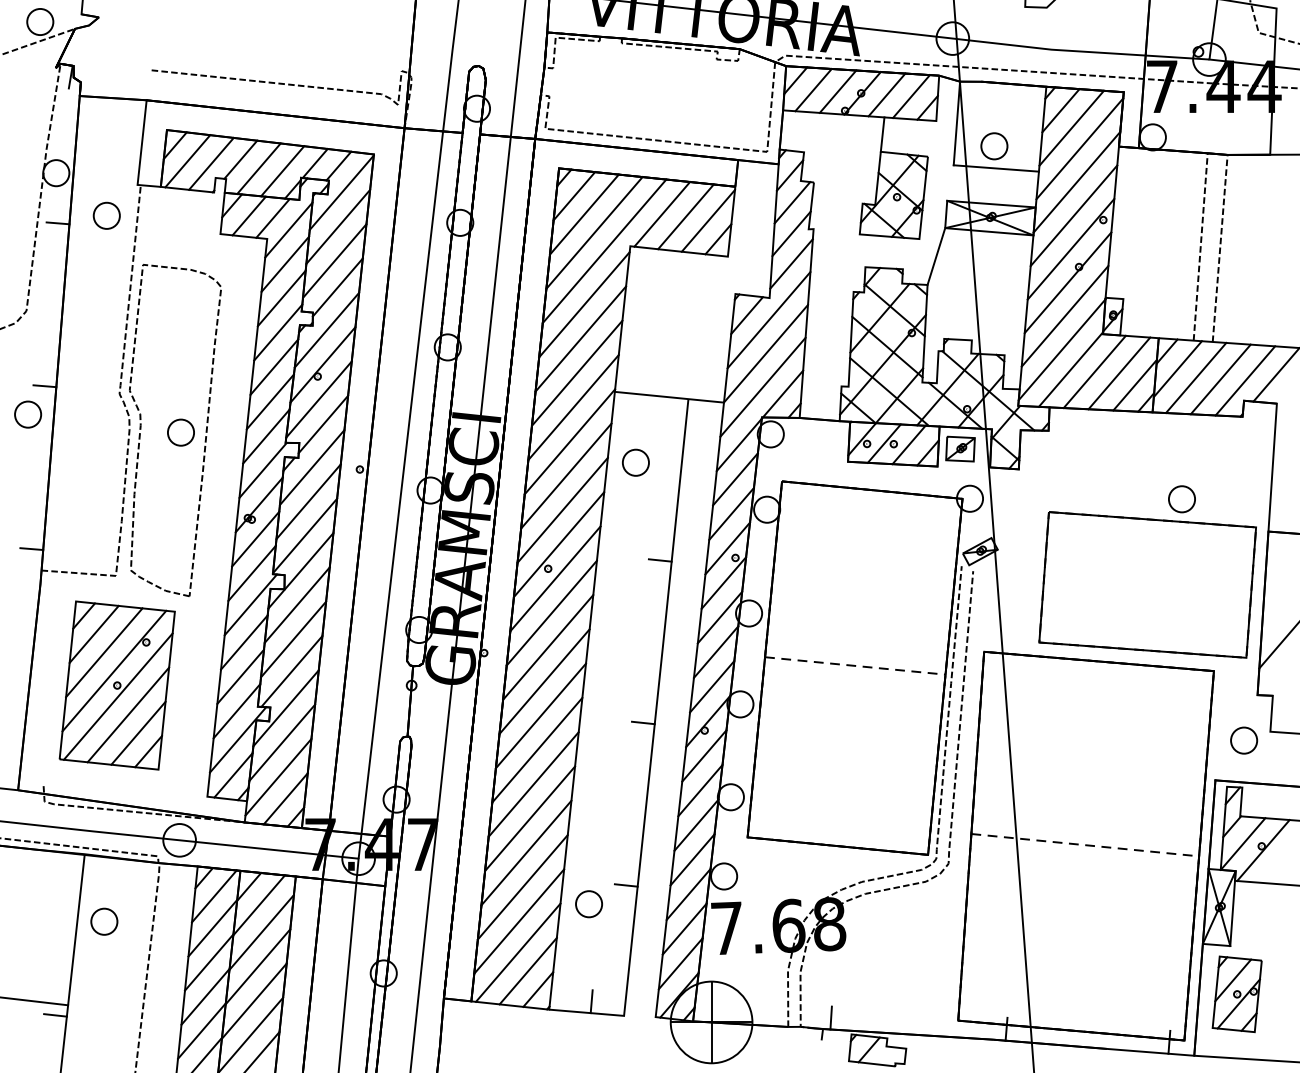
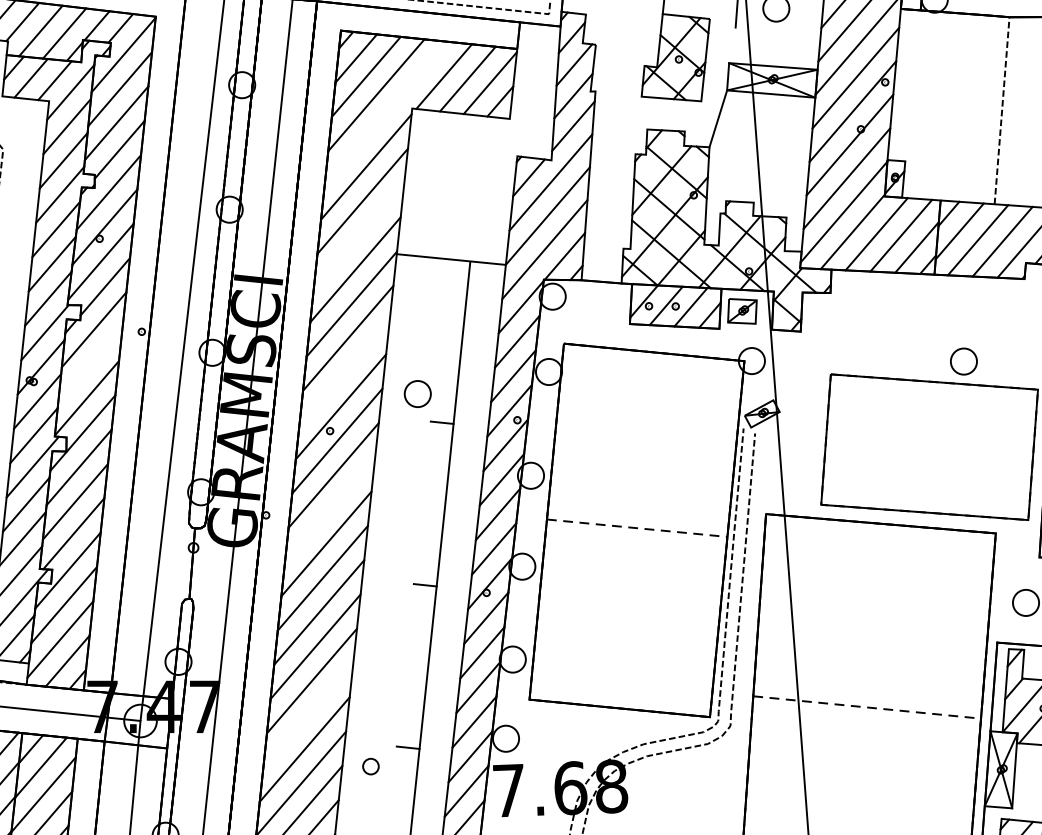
line: (995, 168) -> (777, 30), removed
line: (1200, 246) -> (982, 108), removed
line: (604, 251) -> (386, 113), removed
line: (576, 372) -> (358, 234), removed
part: (635, 462) -> (417, 393), moved
line: (308, 501) -> (90, 363), removed
line: (562, 509) -> (344, 371), removed
line: (548, 647) -> (330, 509), removed
line: (526, 852) -> (308, 714), removed
part: (588, 904) -> (370, 766), size x0.6

